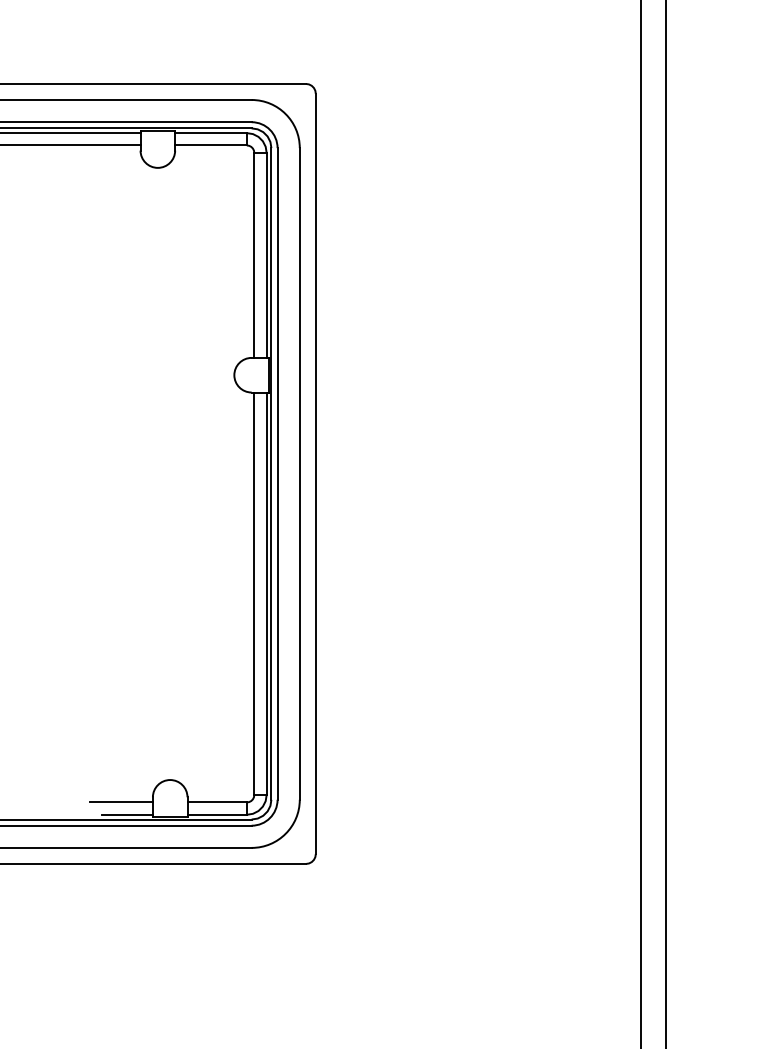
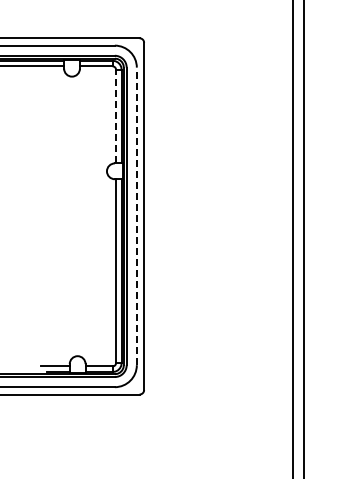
line: (255, 255) -> (116, 116), solid -> dashed
line: (299, 474) -> (136, 216), solid -> dashed

